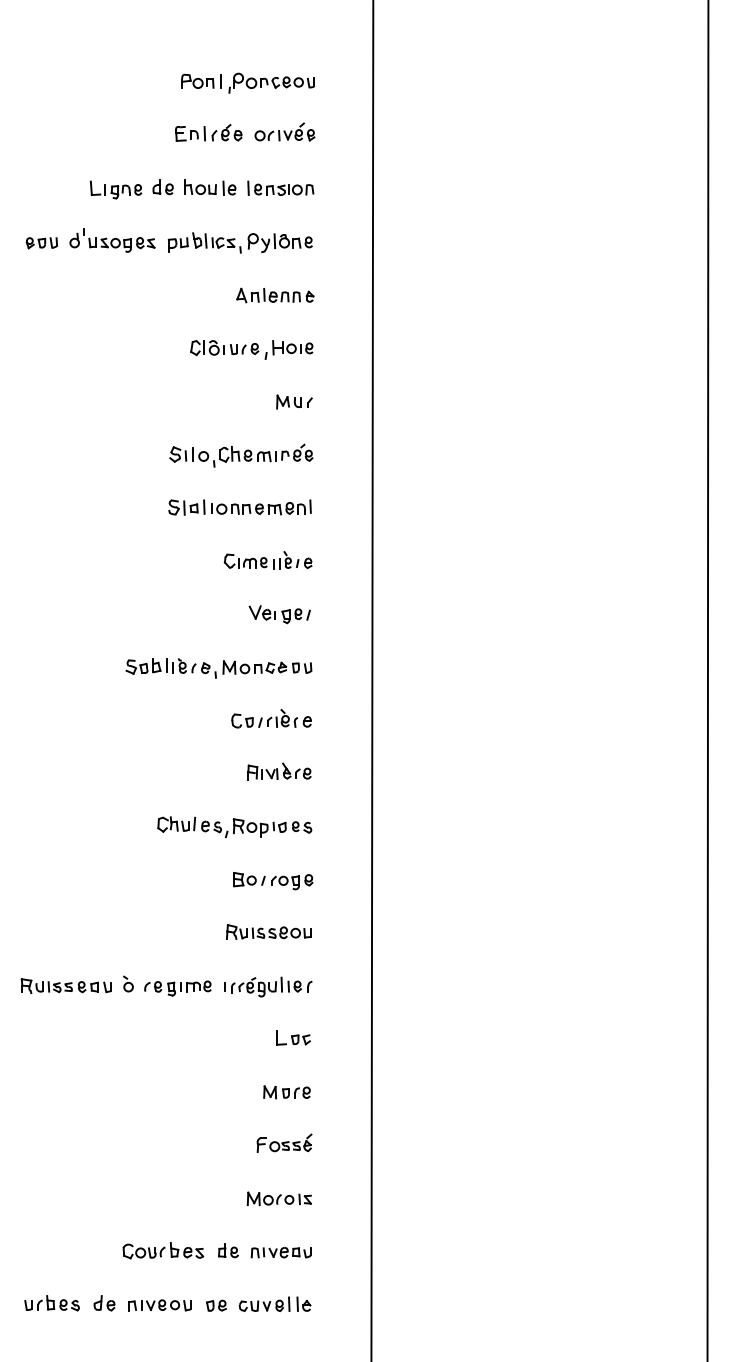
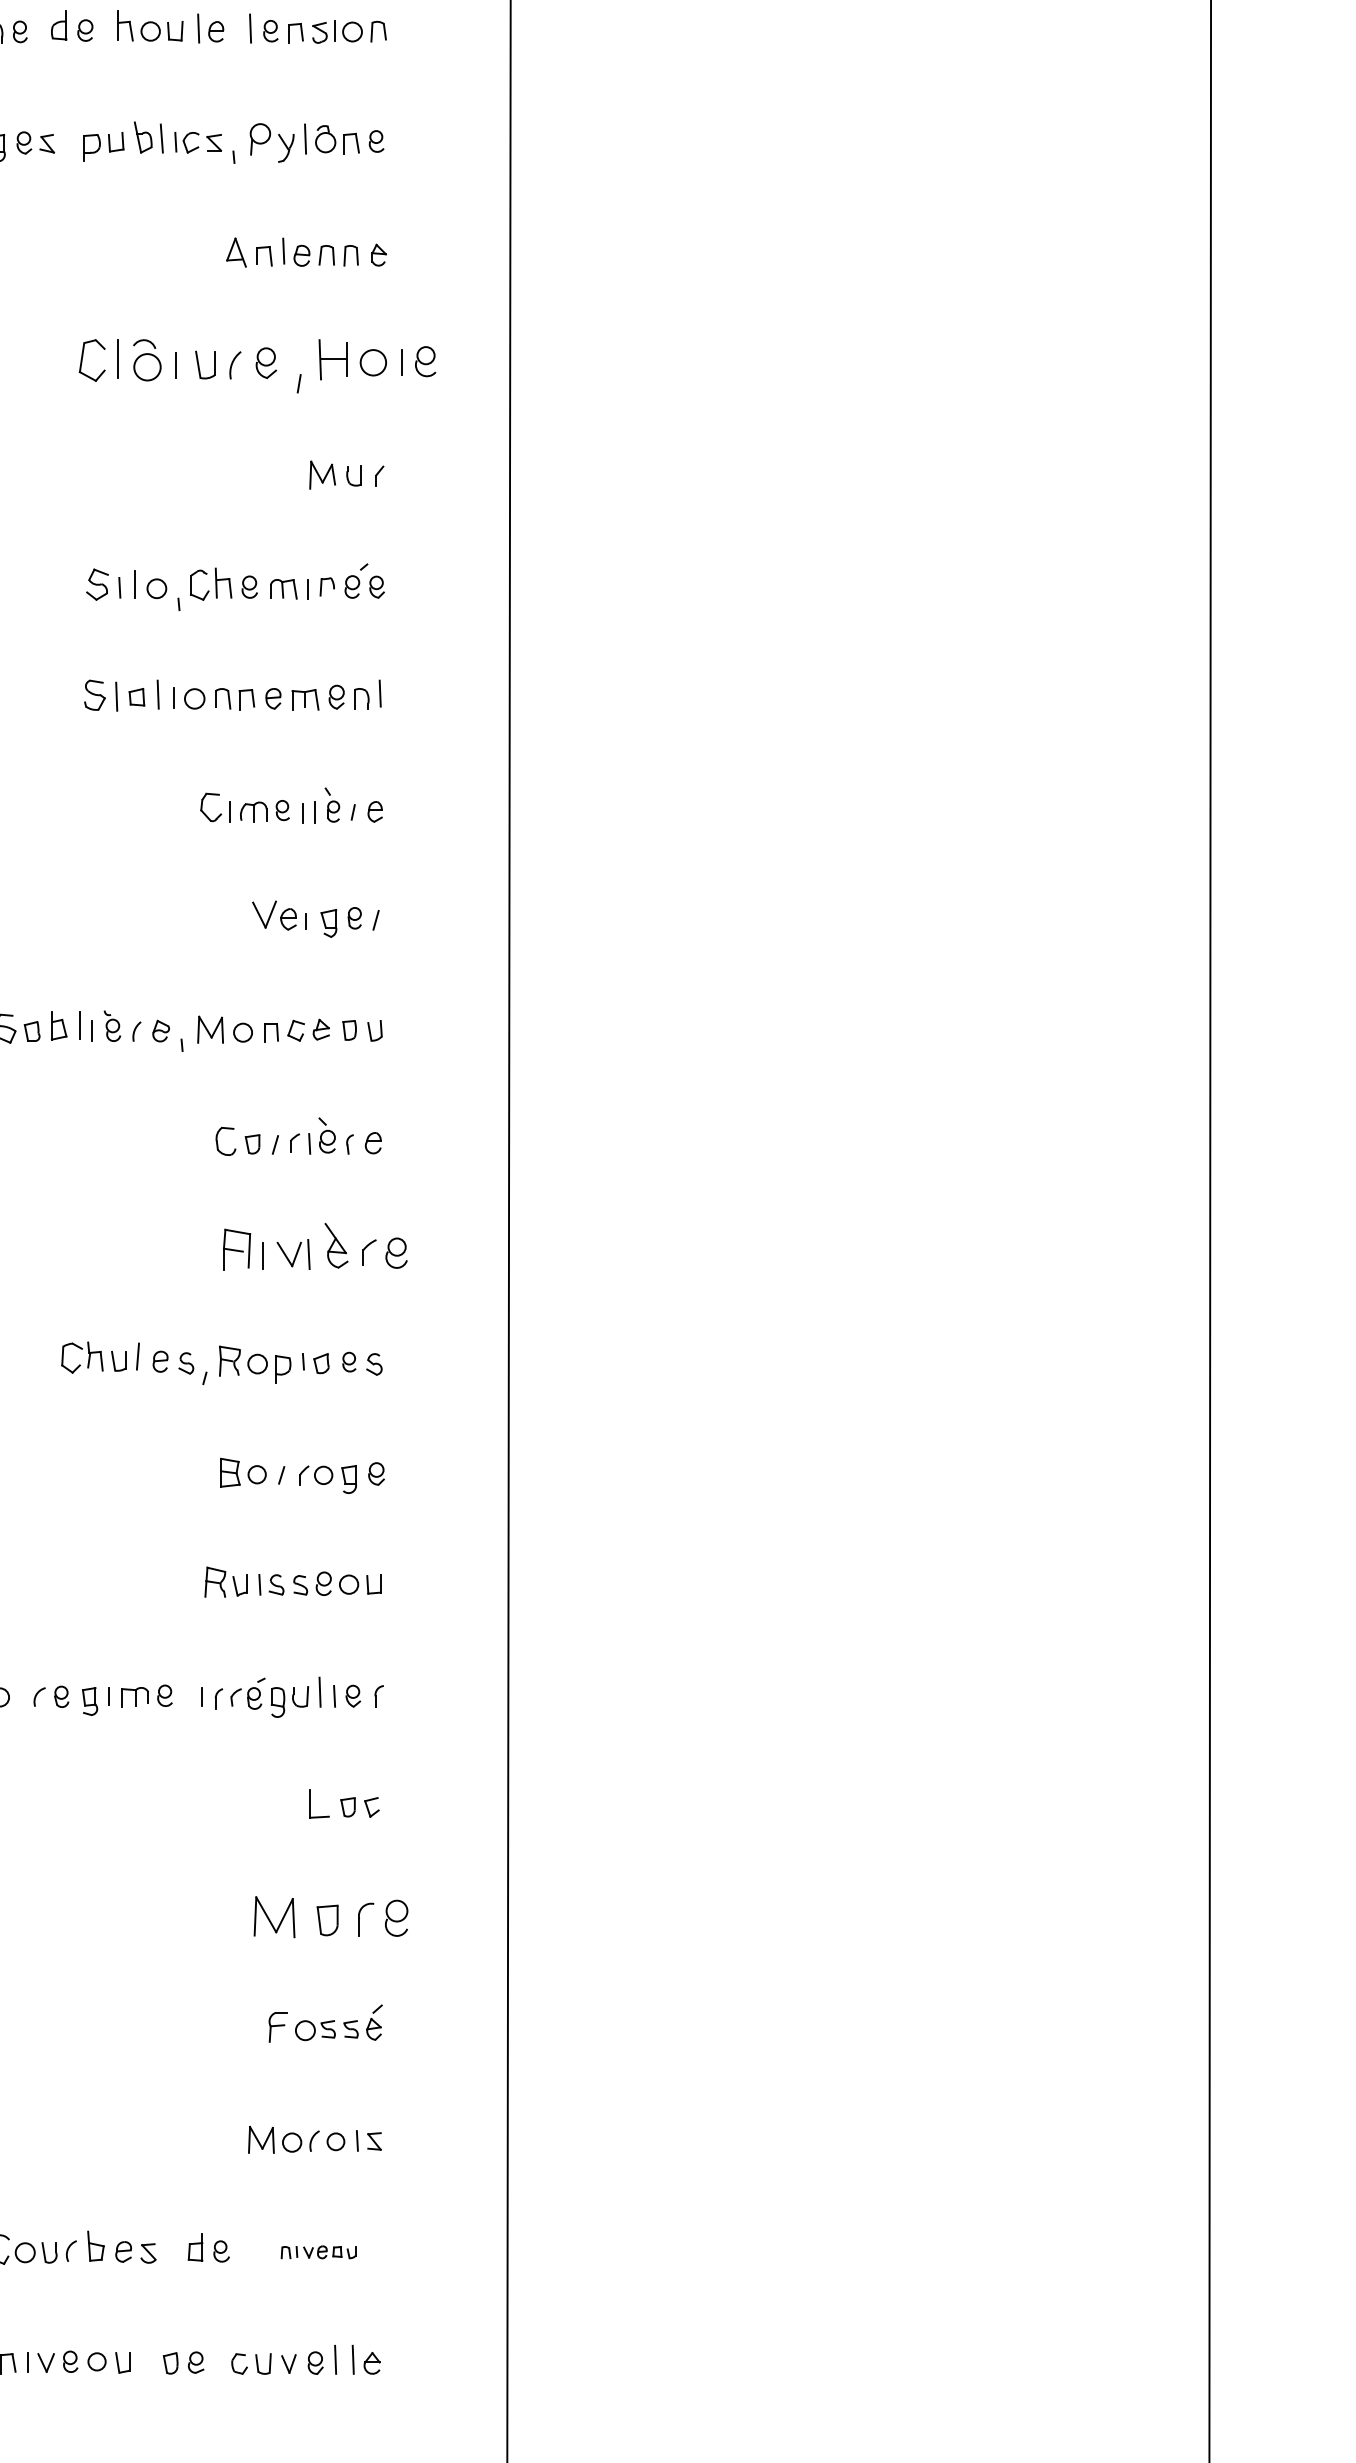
part: (251, 349) -> (256, 365), size x1.4
part: (279, 771) -> (315, 1246), size x1.4
part: (286, 1092) -> (329, 1917), size x1.6
part: (280, 1252) -> (317, 2251), size x0.6

